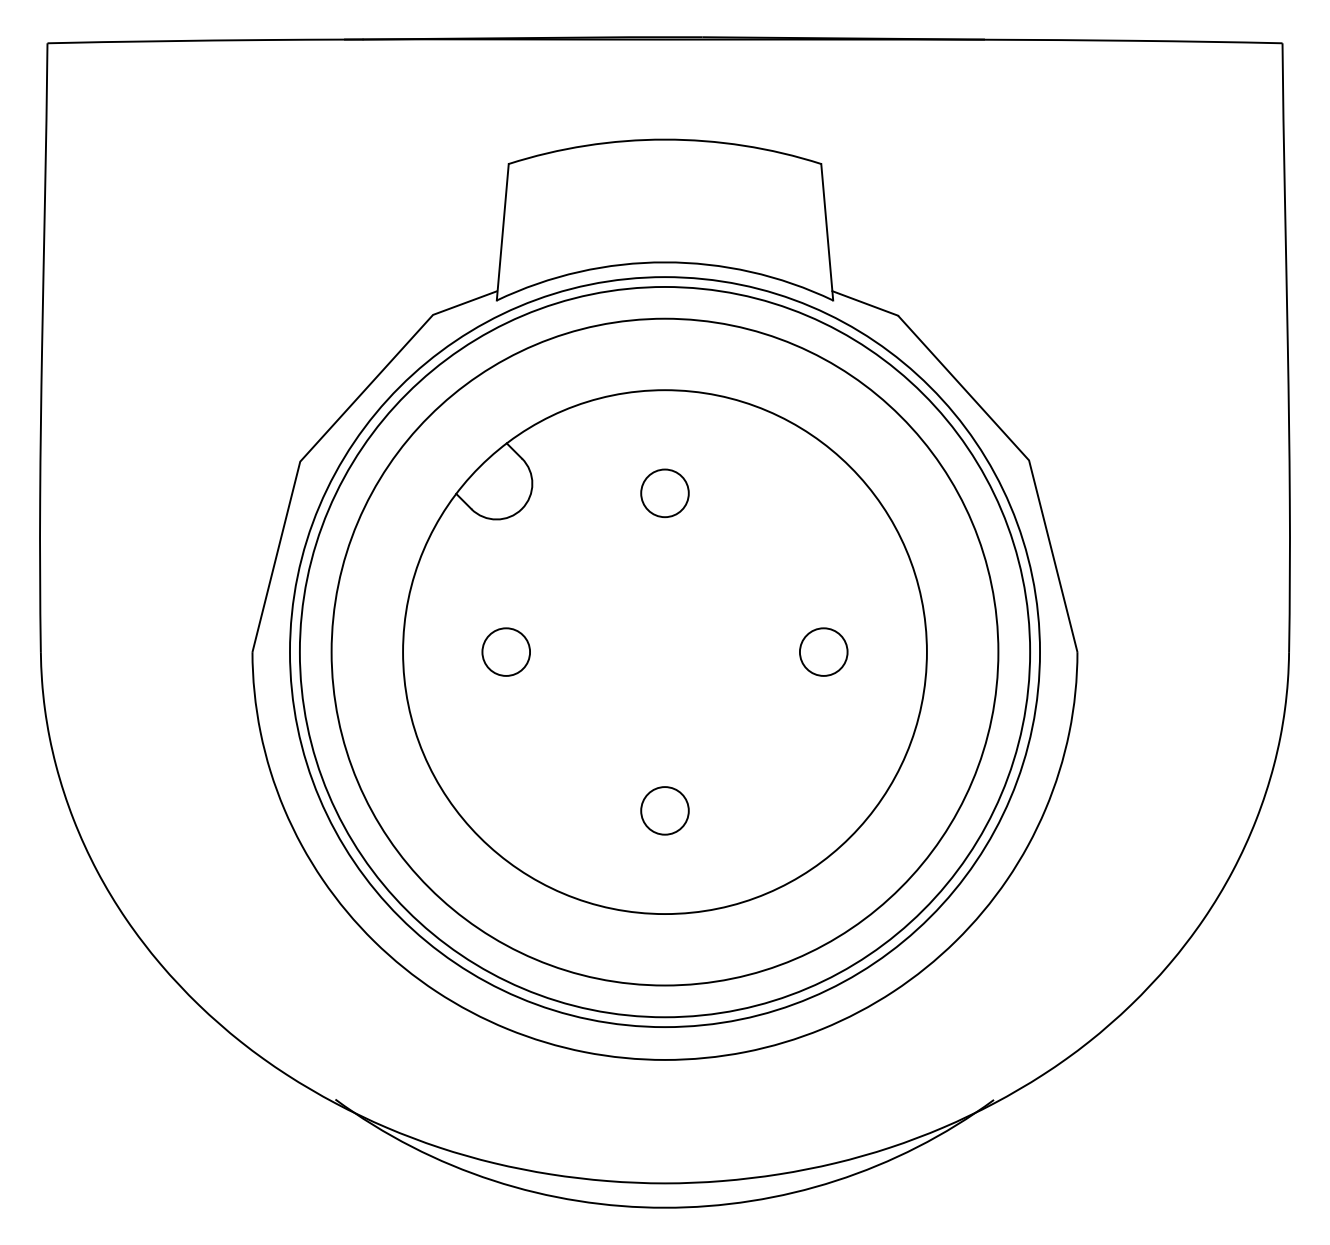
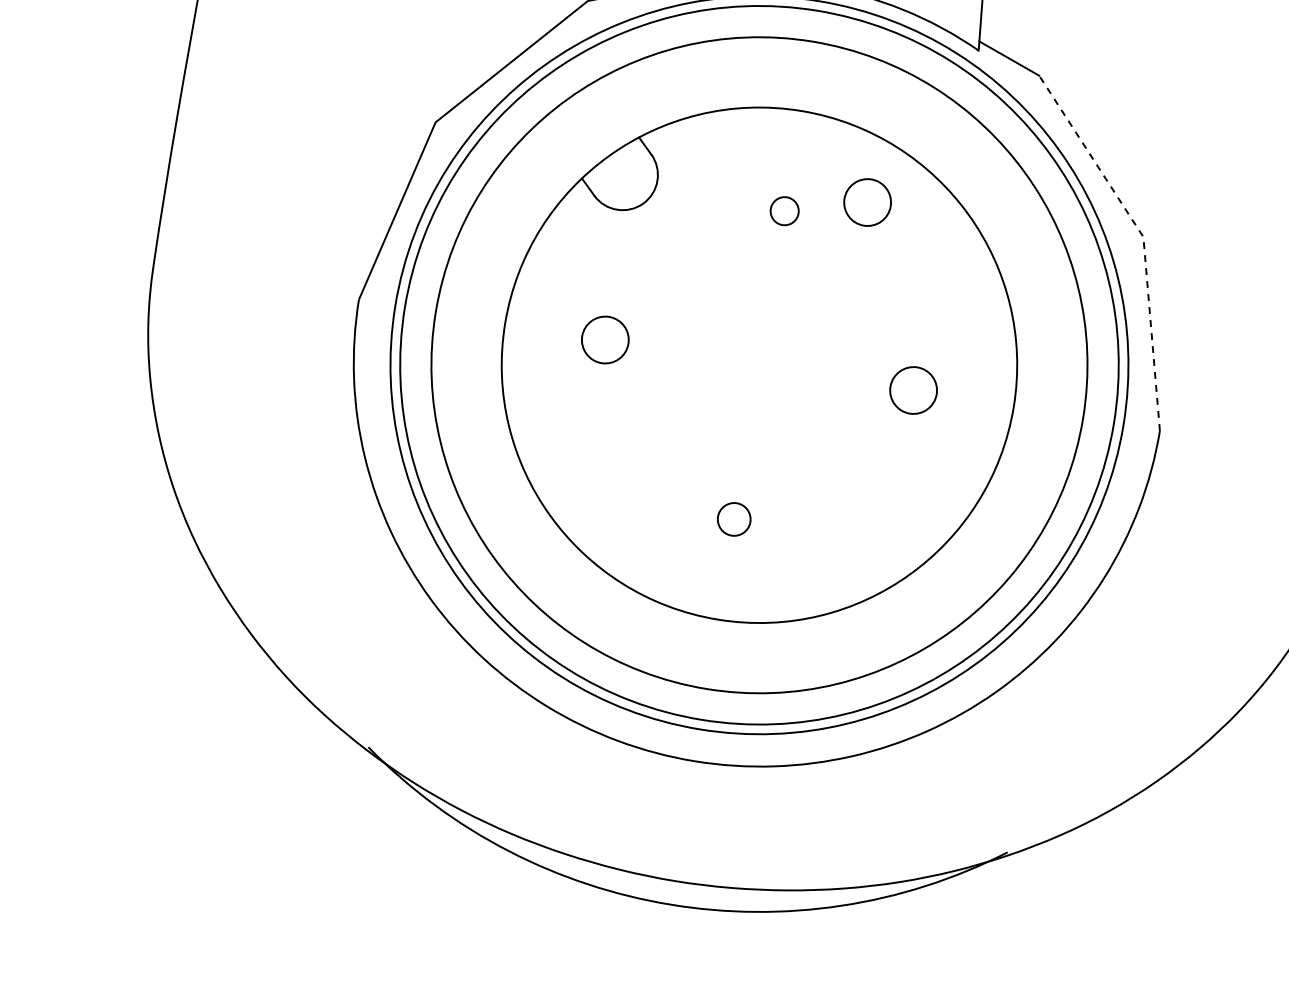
line: (1029, 460) -> (1143, 237), solid -> dashed
circle: (746, 470) -> (867, 201), added
circle: (664, 493) -> (784, 211), size x0.6
circle: (664, 810) -> (733, 518), size x0.7

